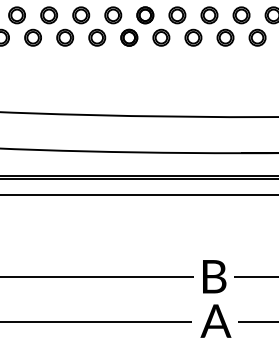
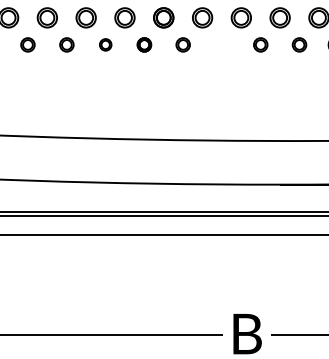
part: (32, 37) -> (27, 44), size x0.7
part: (65, 37) -> (67, 44), size x0.7
part: (97, 37) -> (105, 44), size x0.6
part: (129, 37) -> (144, 44), size x0.7
part: (161, 37) -> (183, 44), size x0.7
part: (193, 37) -> (222, 44), removed
part: (225, 37) -> (260, 44), size x0.7
part: (257, 37) -> (299, 44), size x0.7

